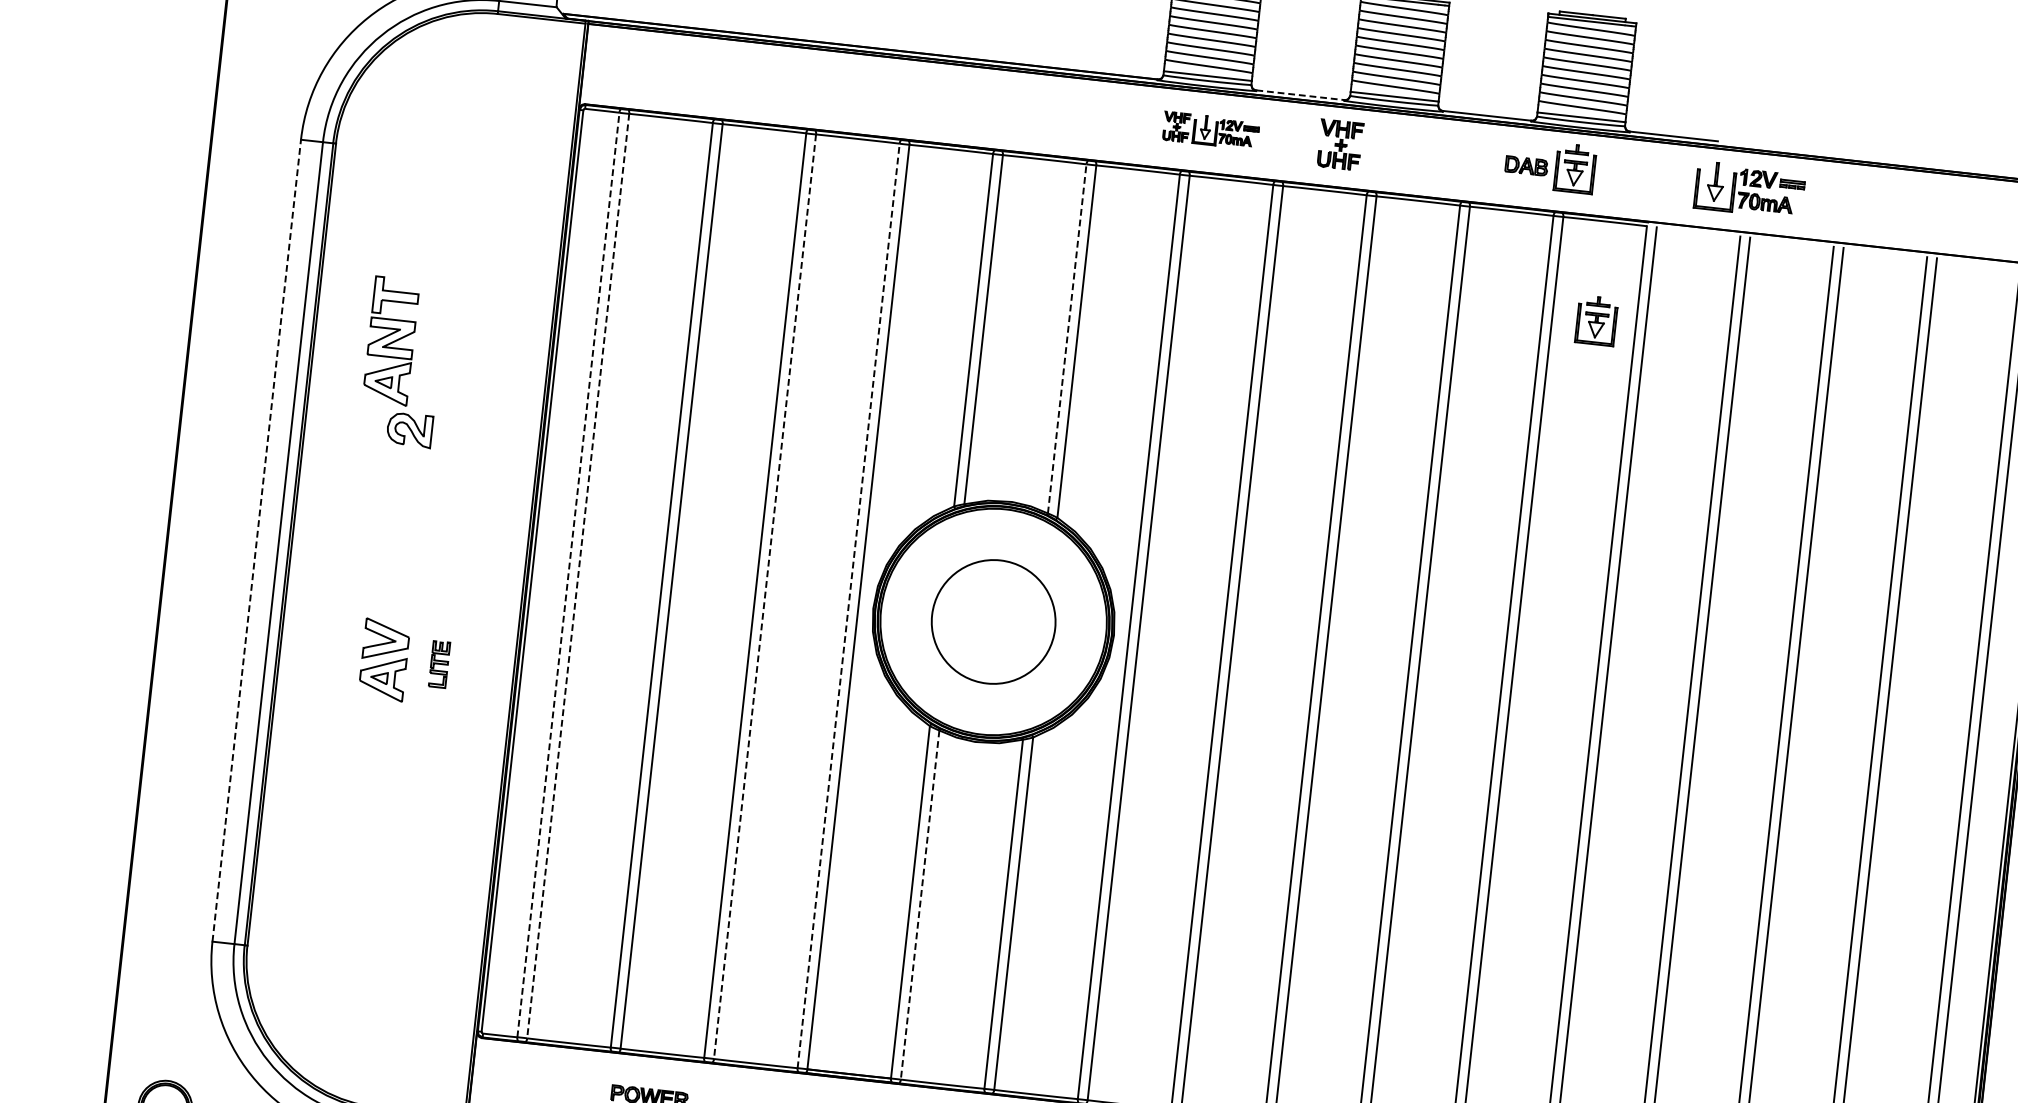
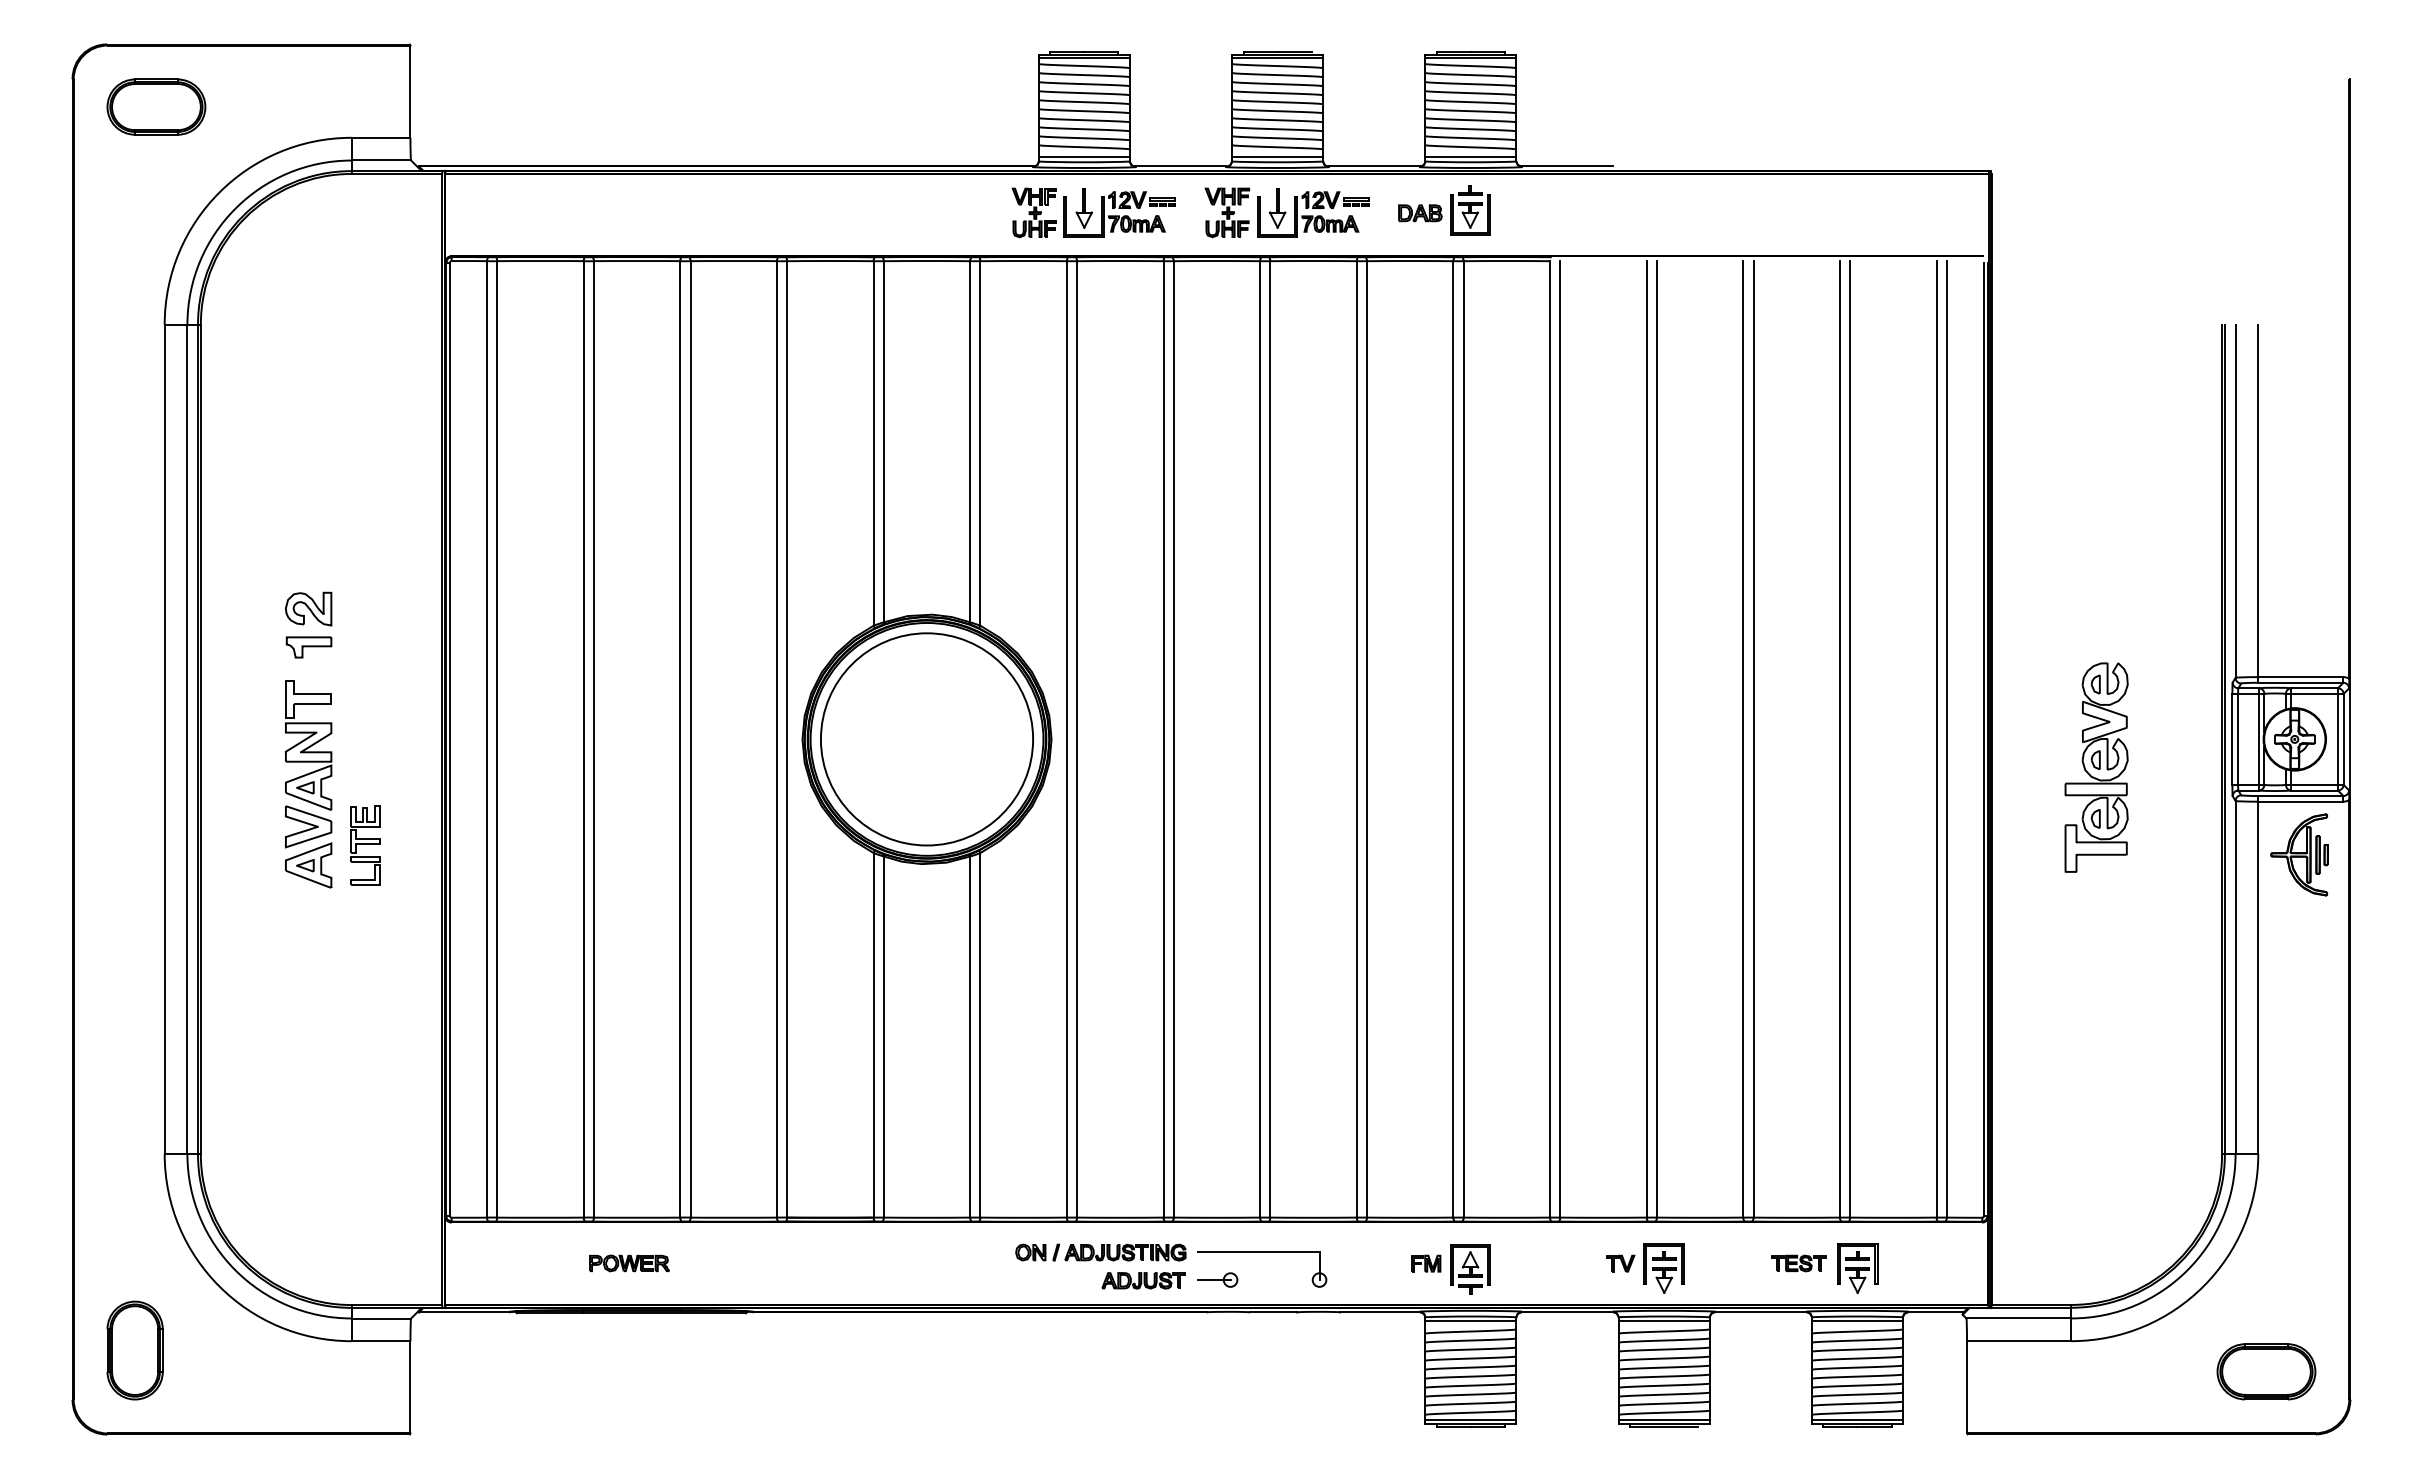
line: (1300, 95) -> (1181, 166), dashed -> solid
part: (1210, 130) -> (1093, 212), size x1.67
part: (1750, 189) -> (1313, 212), moved
part: (1596, 320) -> (1509, 363), removed
line: (1067, 338) -> (970, 441), dashed -> solid
part: (391, 341) -> (308, 745), moved
part: (405, 467) -> (308, 647), added
line: (256, 540) -> (164, 739), dashed -> solid
line: (568, 574) -> (487, 738), dashed -> solid
line: (578, 576) -> (497, 739), dashed -> solid
line: (765, 596) -> (690, 739), dashed -> solid
line: (849, 605) -> (777, 738), dashed -> solid
circle: (993, 622) -> (926, 739), size x1.67
part: (439, 664) -> (365, 845), size x1.67
line: (919, 905) -> (883, 1037), dashed -> solid

